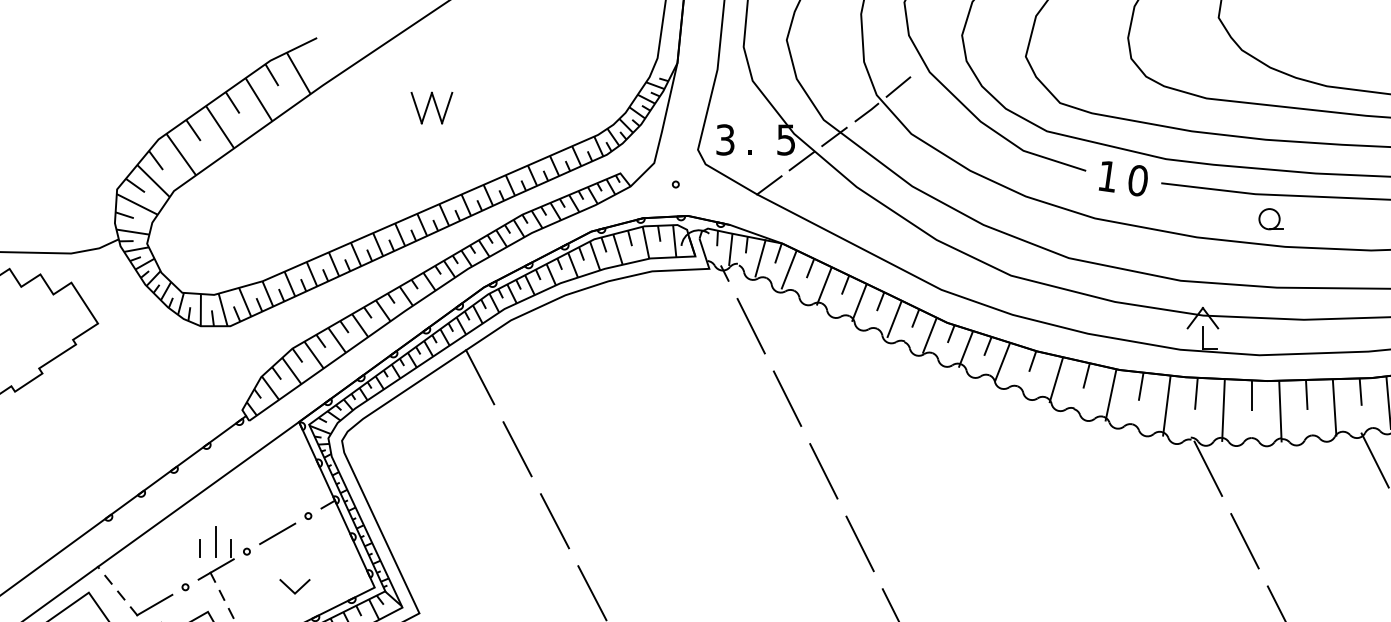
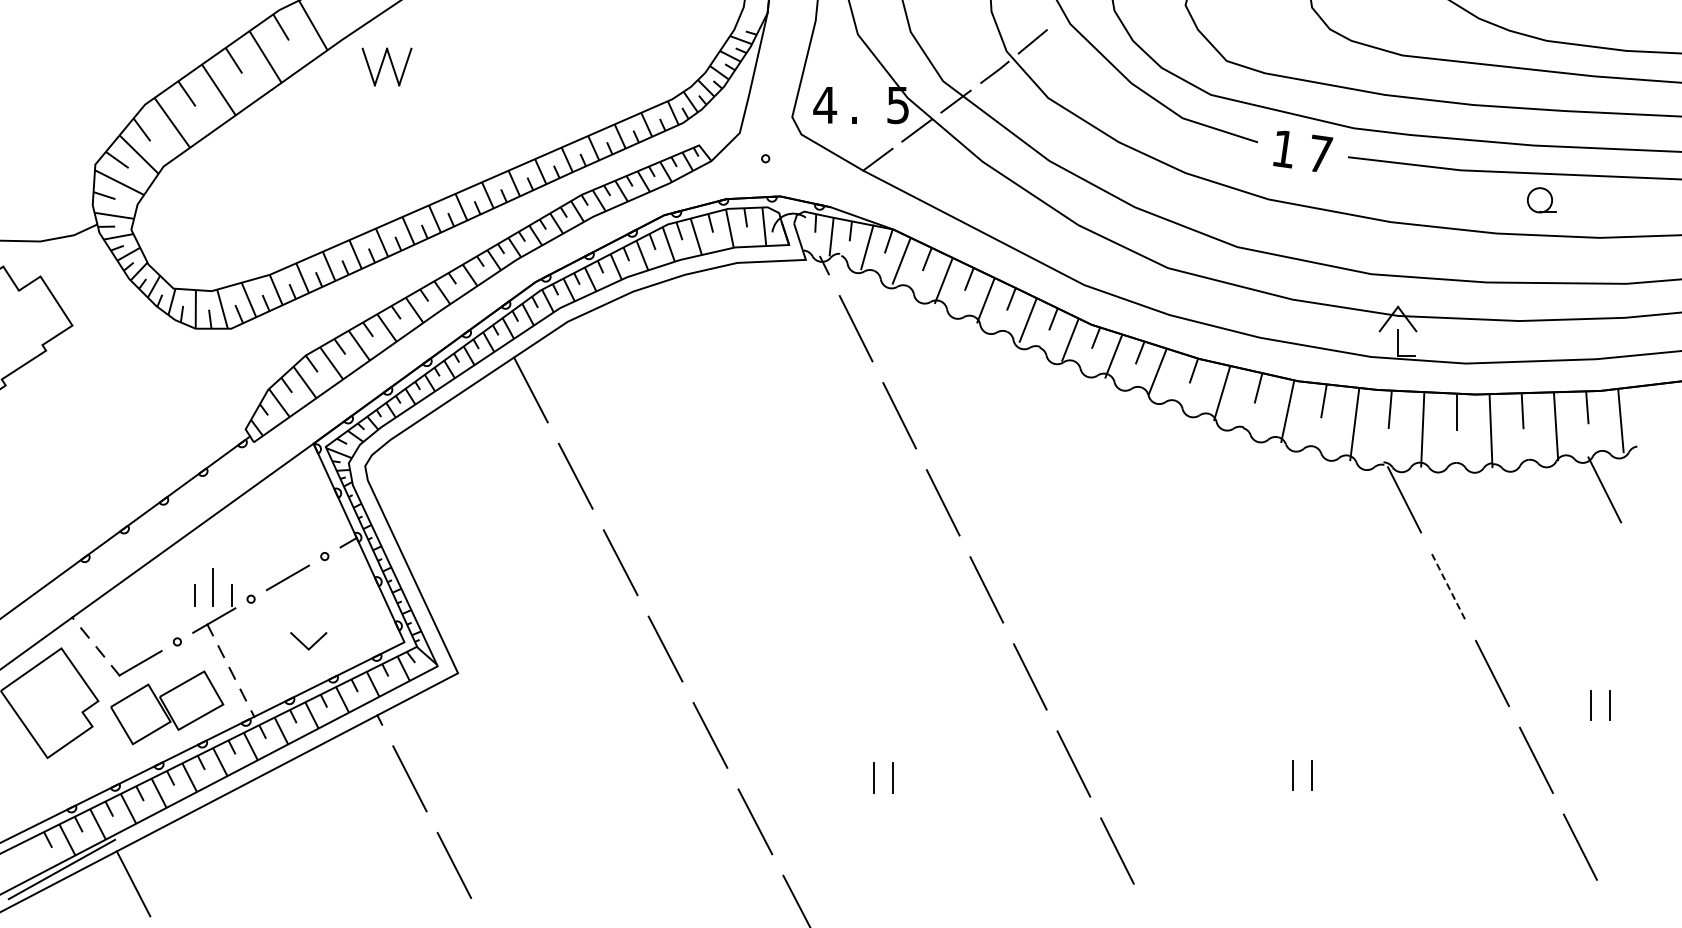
part: (431, 107) -> (386, 66), moved
text: (725, 140) -> (825, 105), 3 -> 4
text: (1138, 180) -> (1320, 153), 0 -> 7
part: (1270, 219) -> (1541, 200), moved
line: (1244, 541) -> (1448, 586), solid -> dashed

